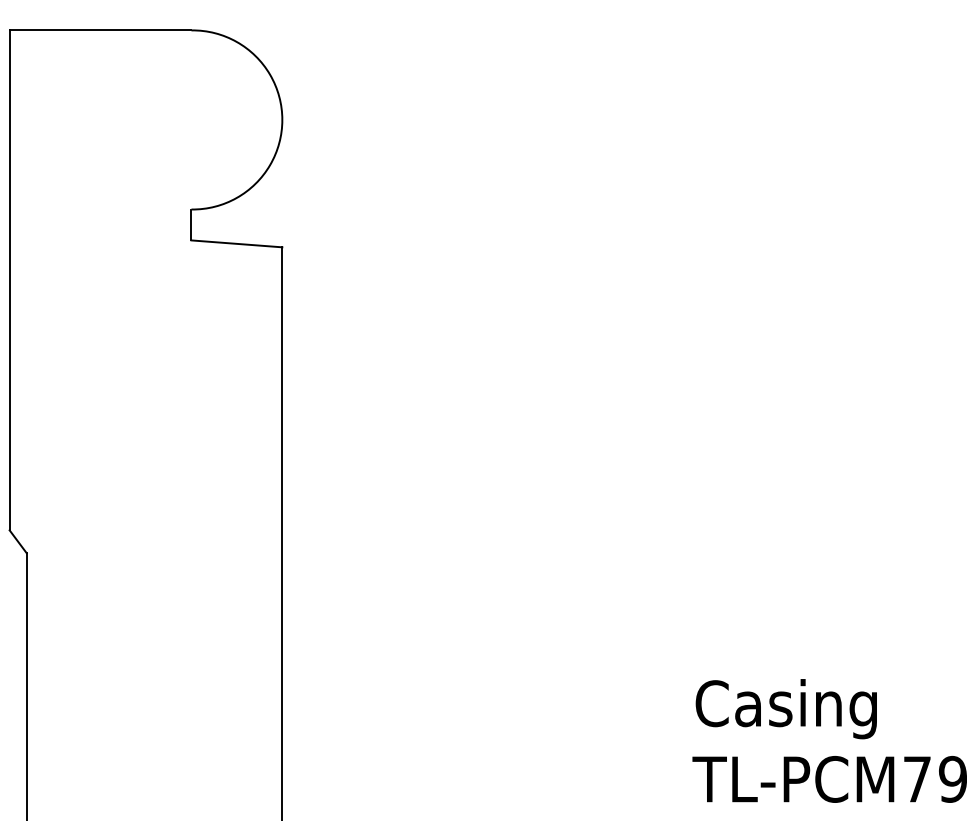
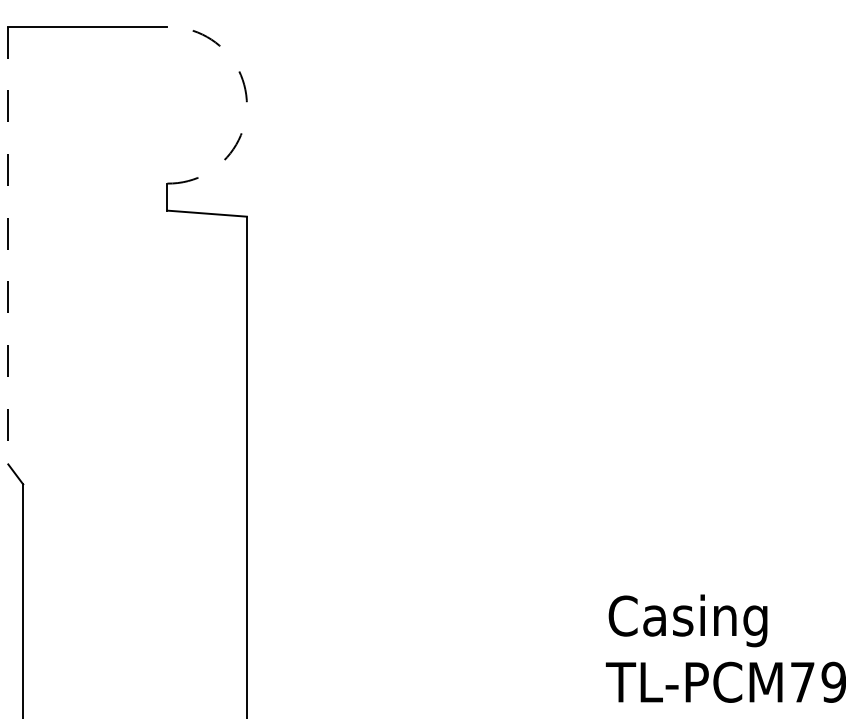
arc: (282, 119) -> (247, 104), solid -> dashed
line: (9, 280) -> (8, 245), solid -> dashed

